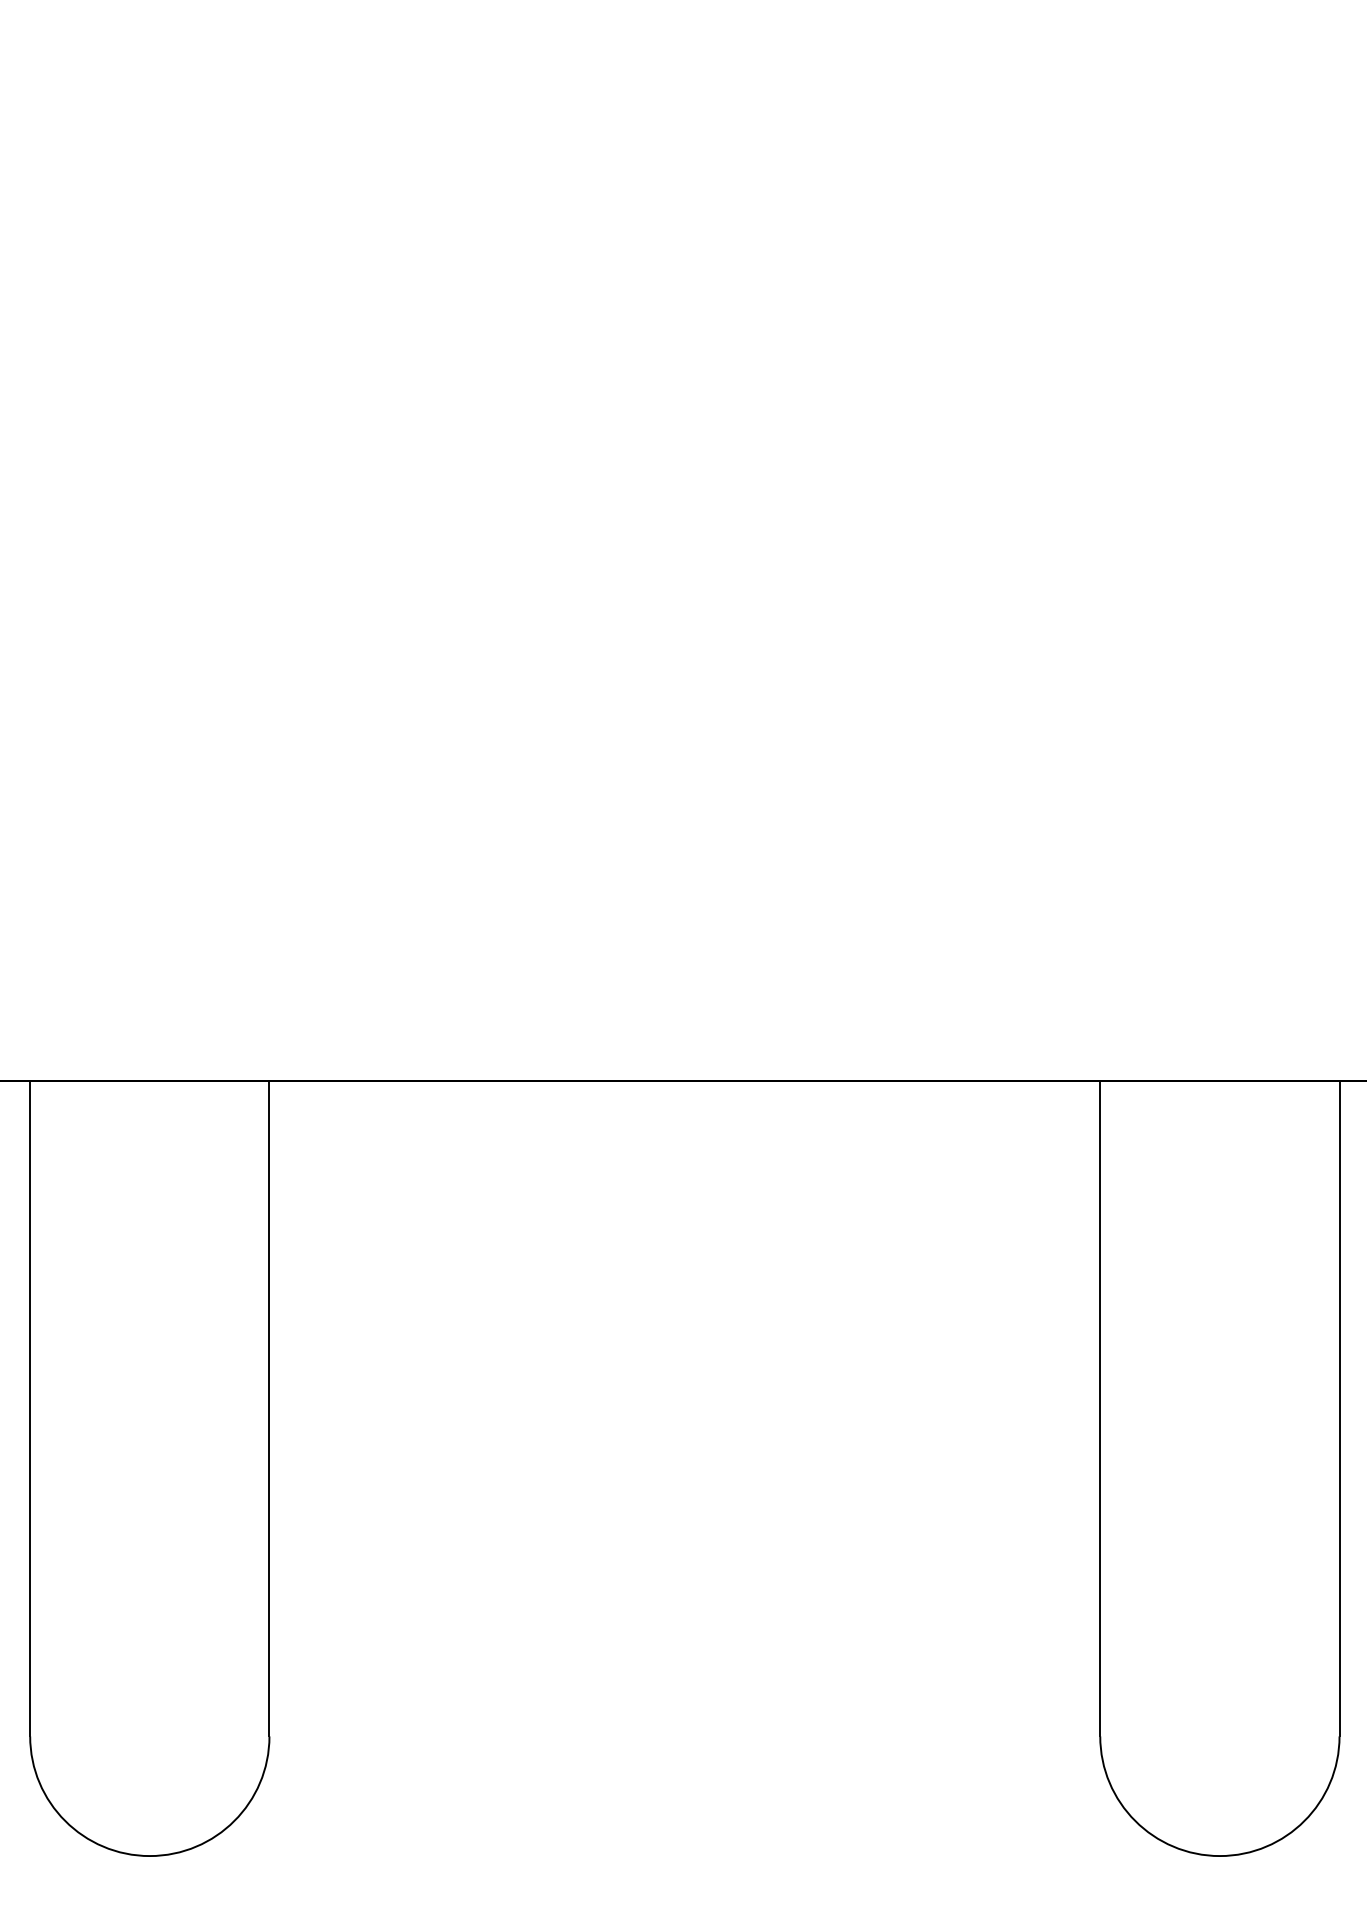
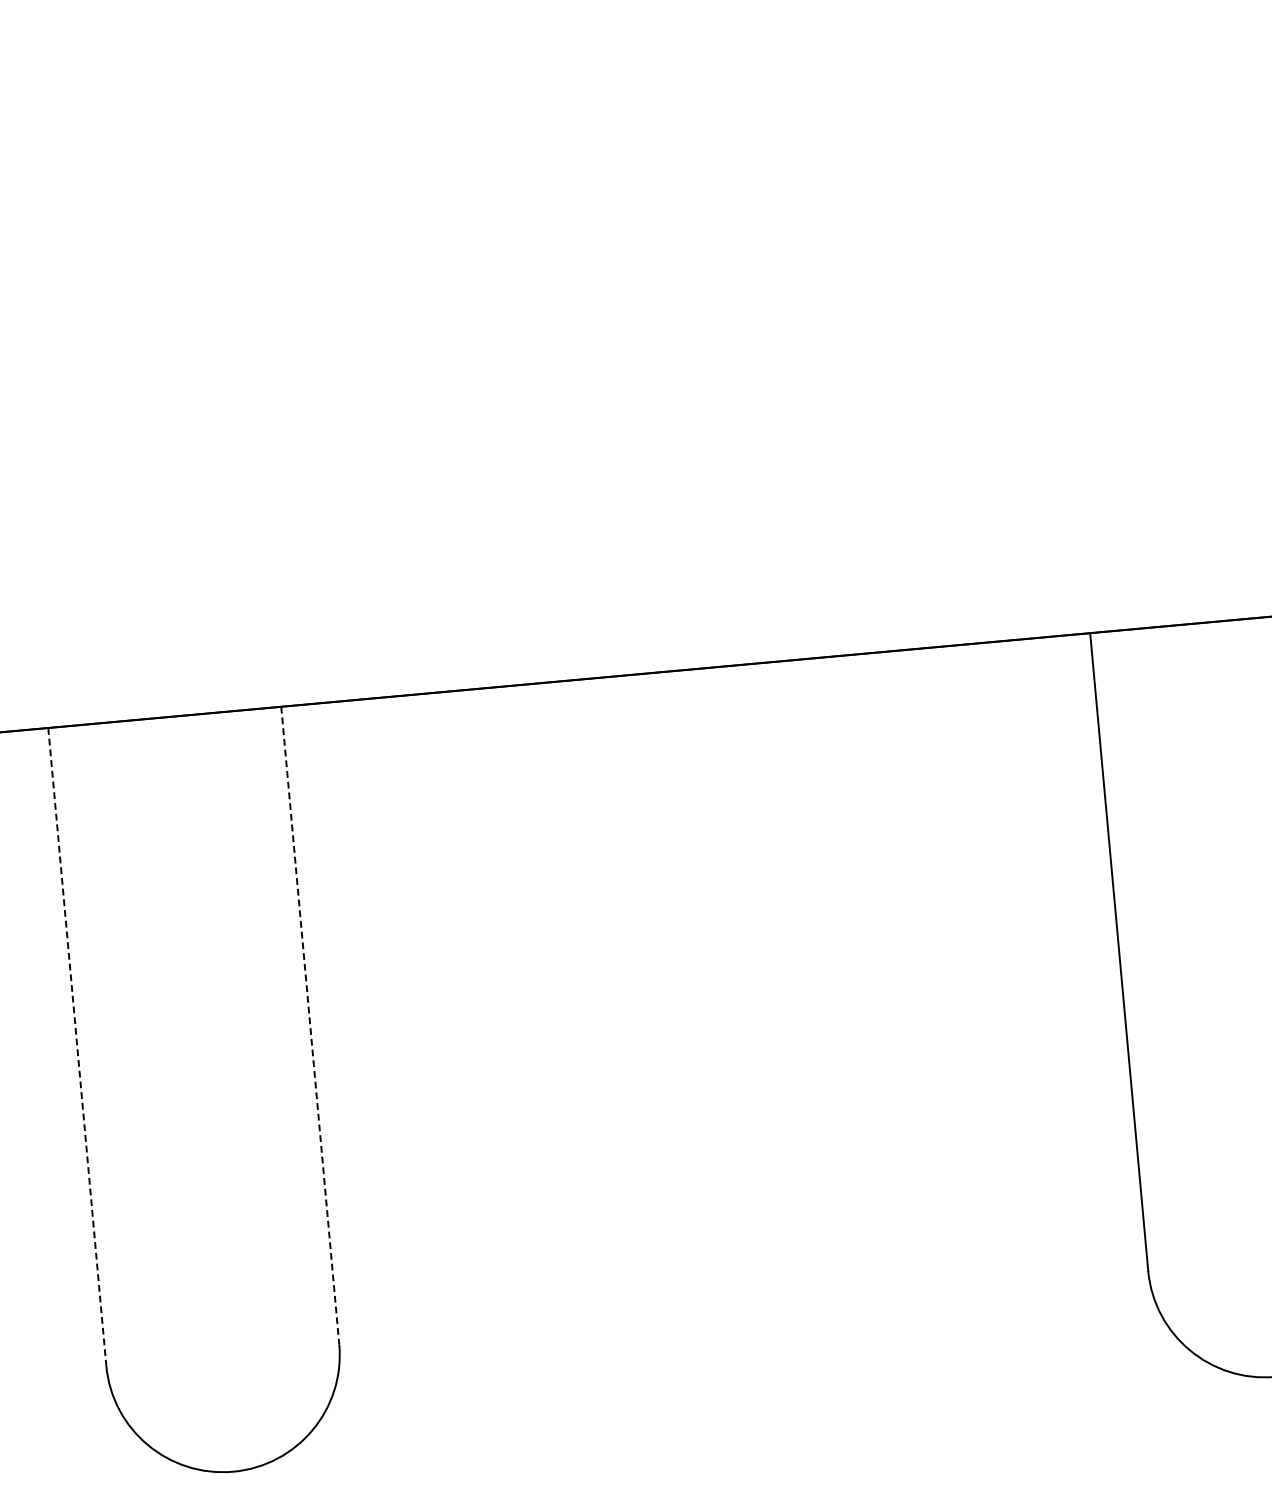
line: (30, 1408) -> (77, 1046), solid -> dashed
line: (269, 1408) -> (310, 1025), solid -> dashed

